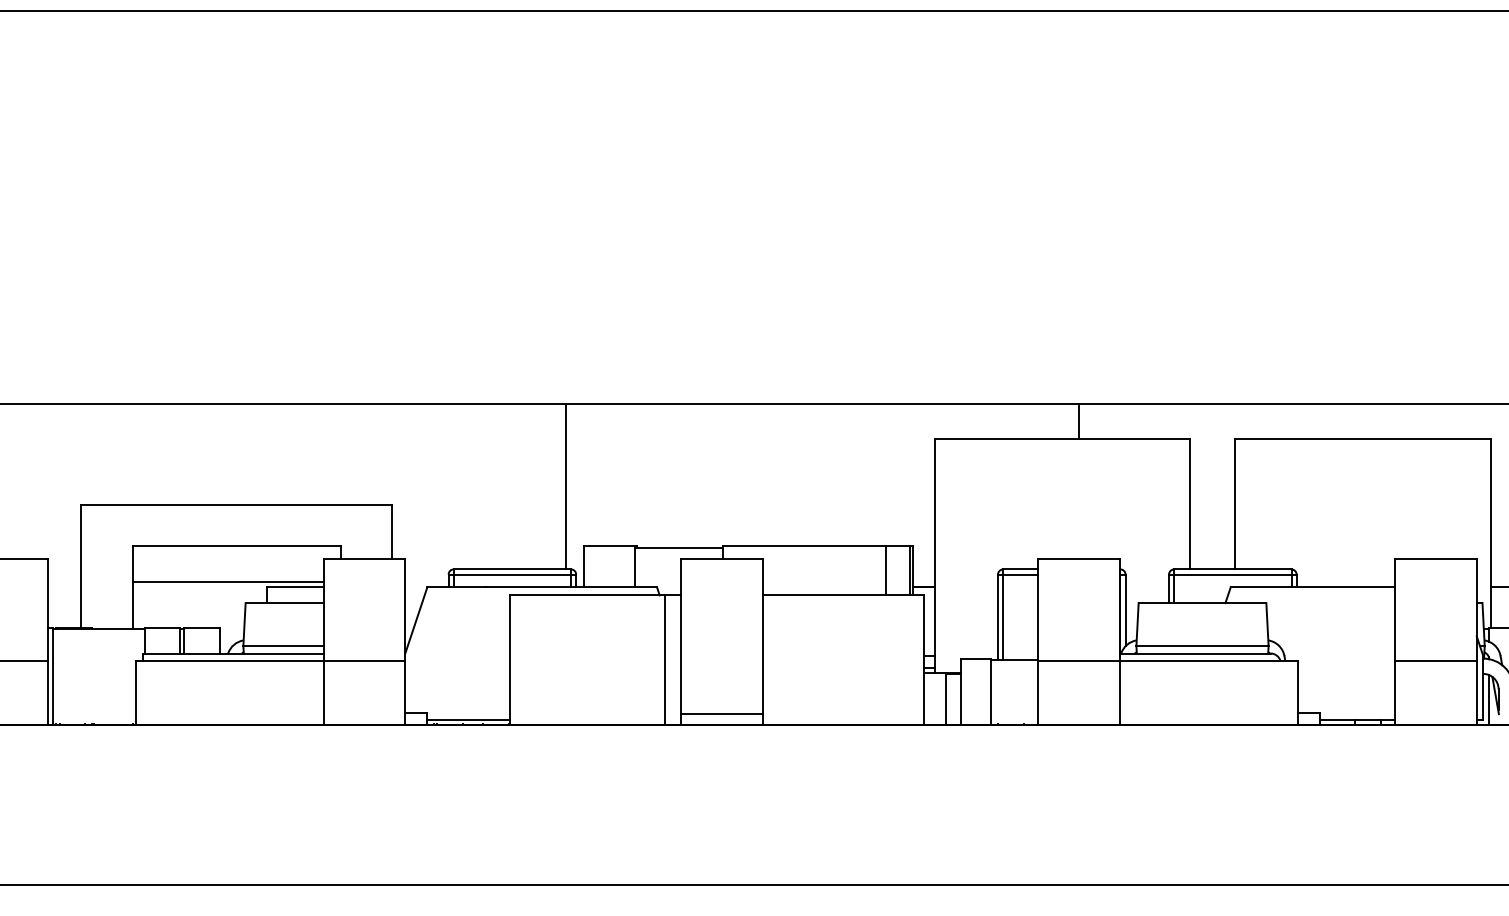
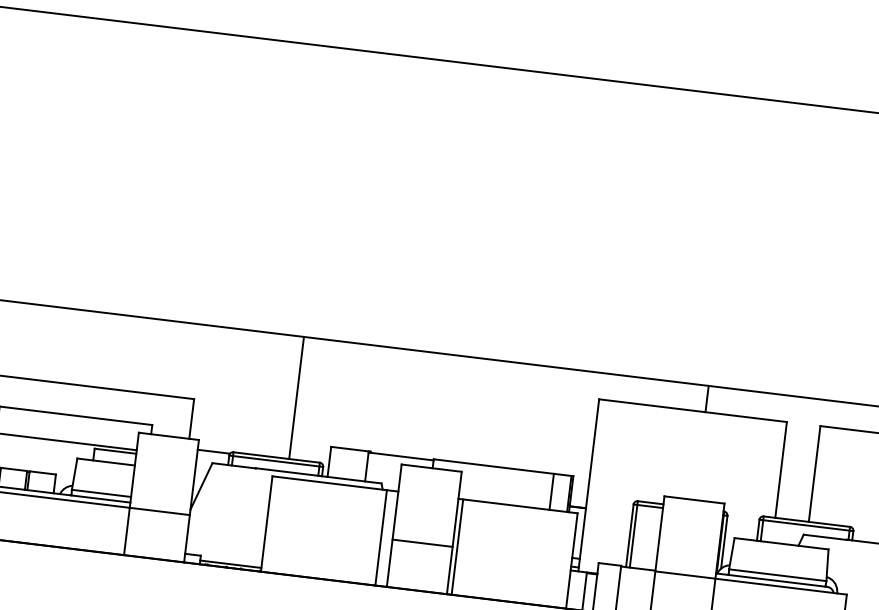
line: (566, 486) -> (296, 397), moved
line: (427, 571) -> (214, 451), added
line: (768, 659) -> (457, 546), added
line: (721, 713) -> (422, 543), moved

